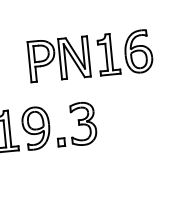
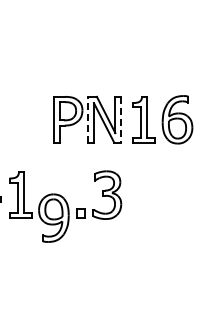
line: (89, 56) -> (121, 119), solid -> dashed
line: (60, 58) -> (88, 119), solid -> dashed
part: (35, 127) -> (53, 217), moved

